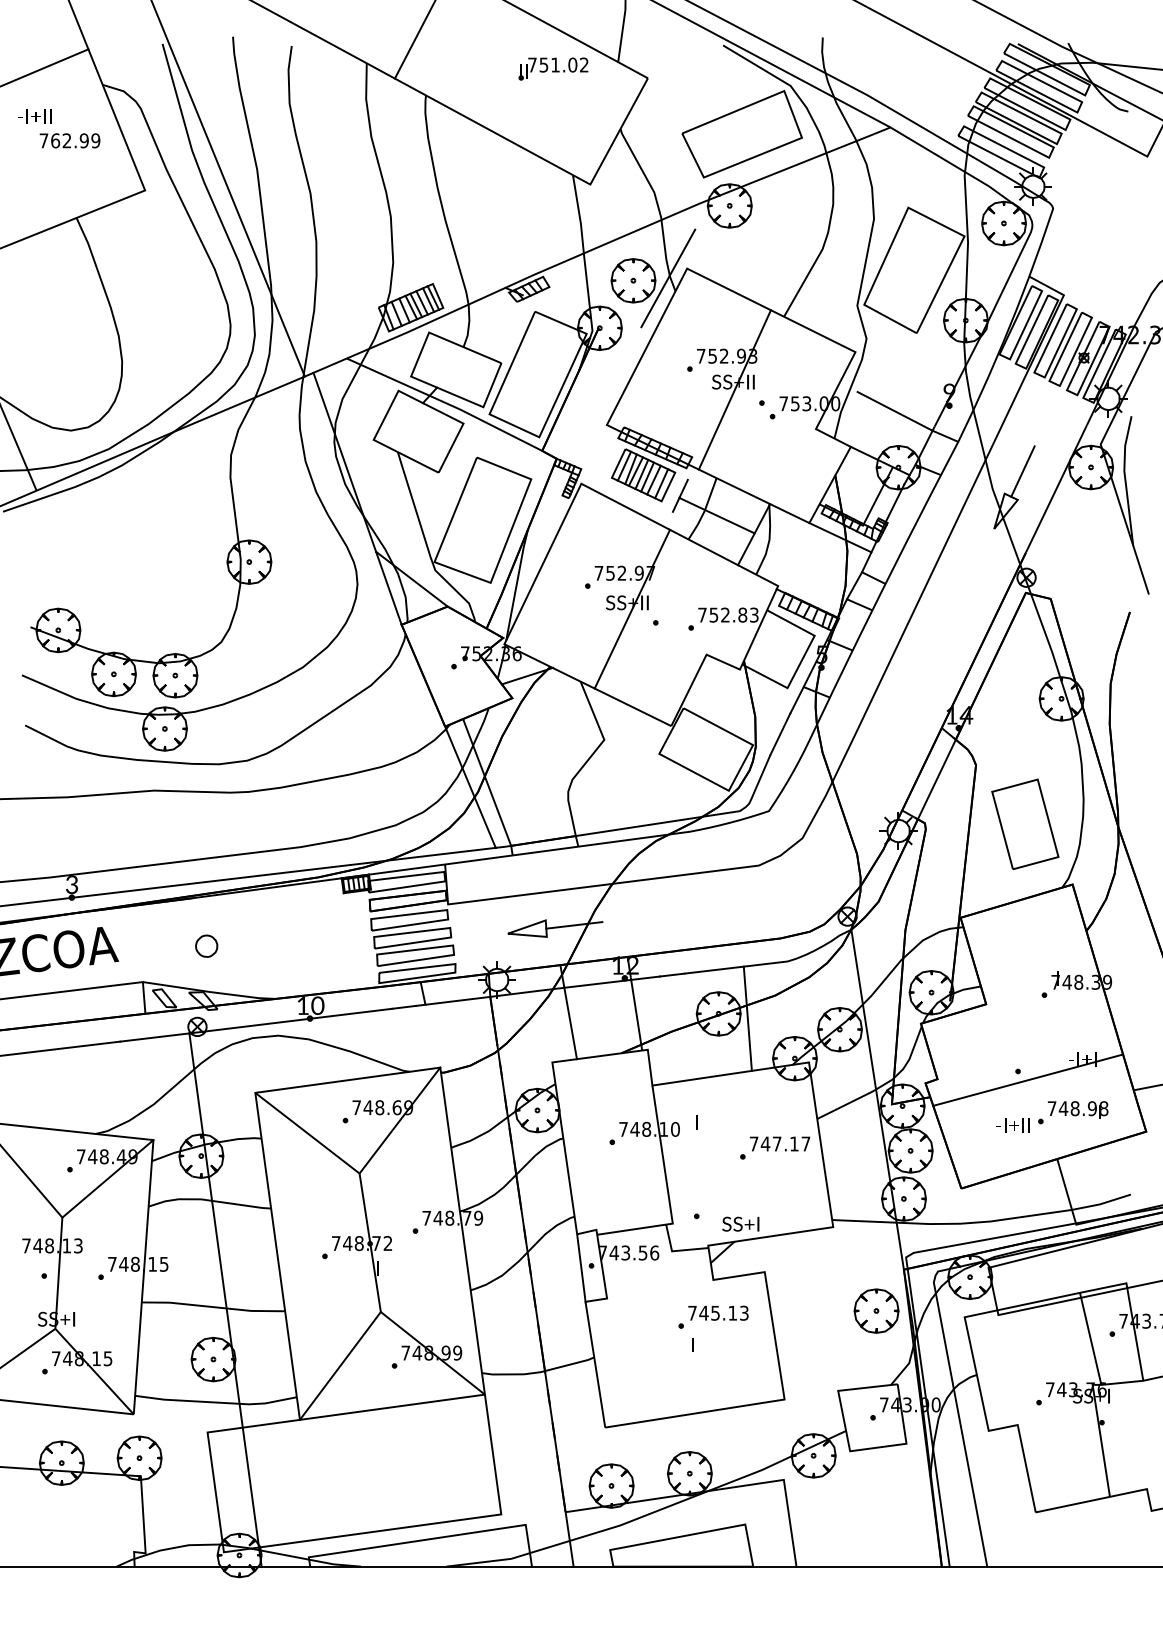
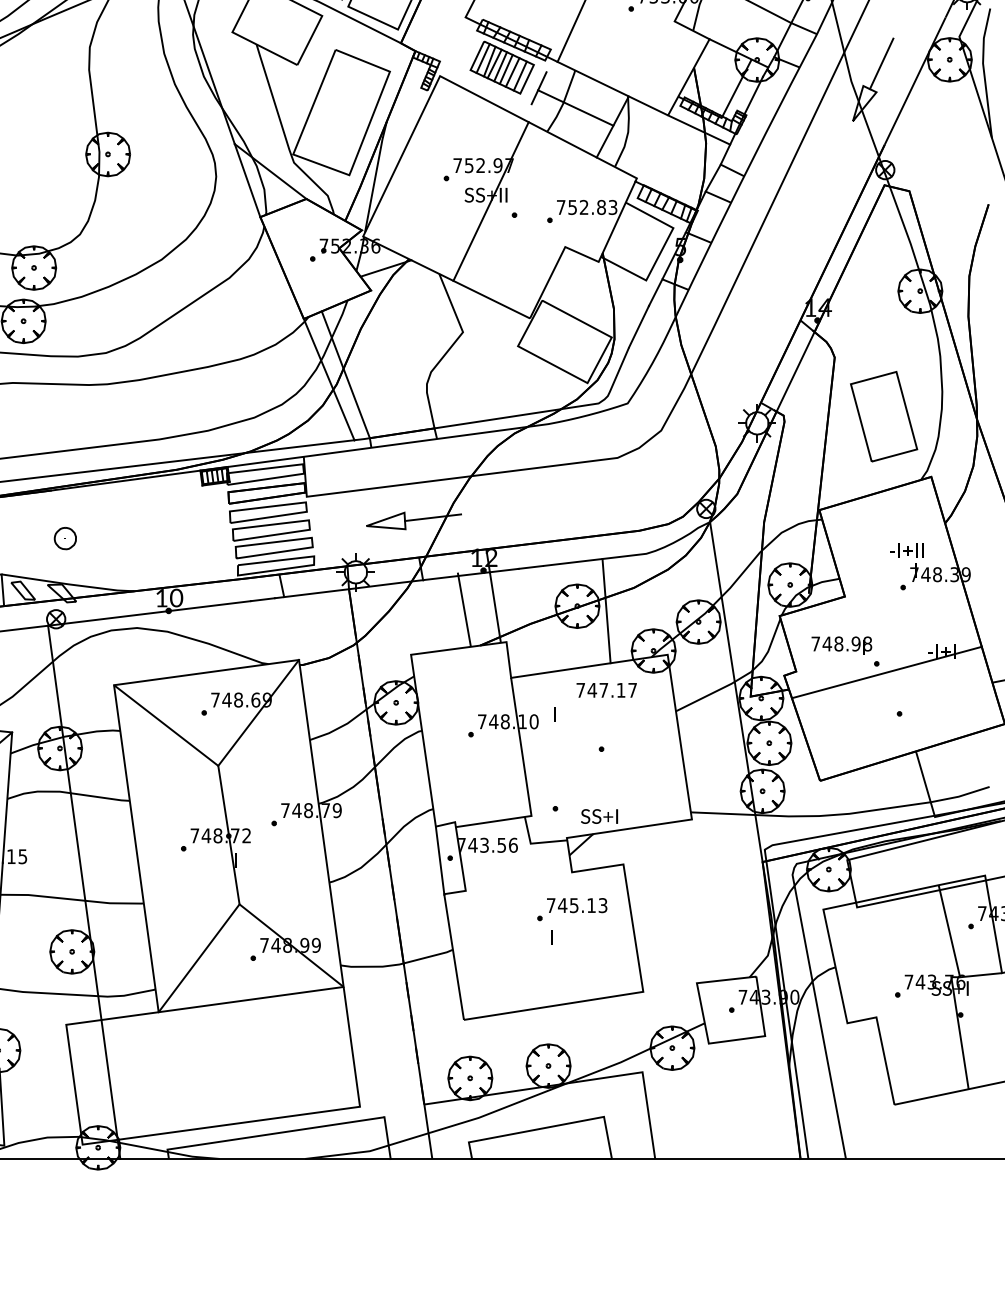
line: (570, 1023) -> (464, 609), moved
text: (1078, 1109) -> (842, 644), moved
text: (1012, 1125) -> (906, 550), moved
text: (779, 1143) -> (606, 689), moved
part: (876, 1310) -> (735, 902), removed

